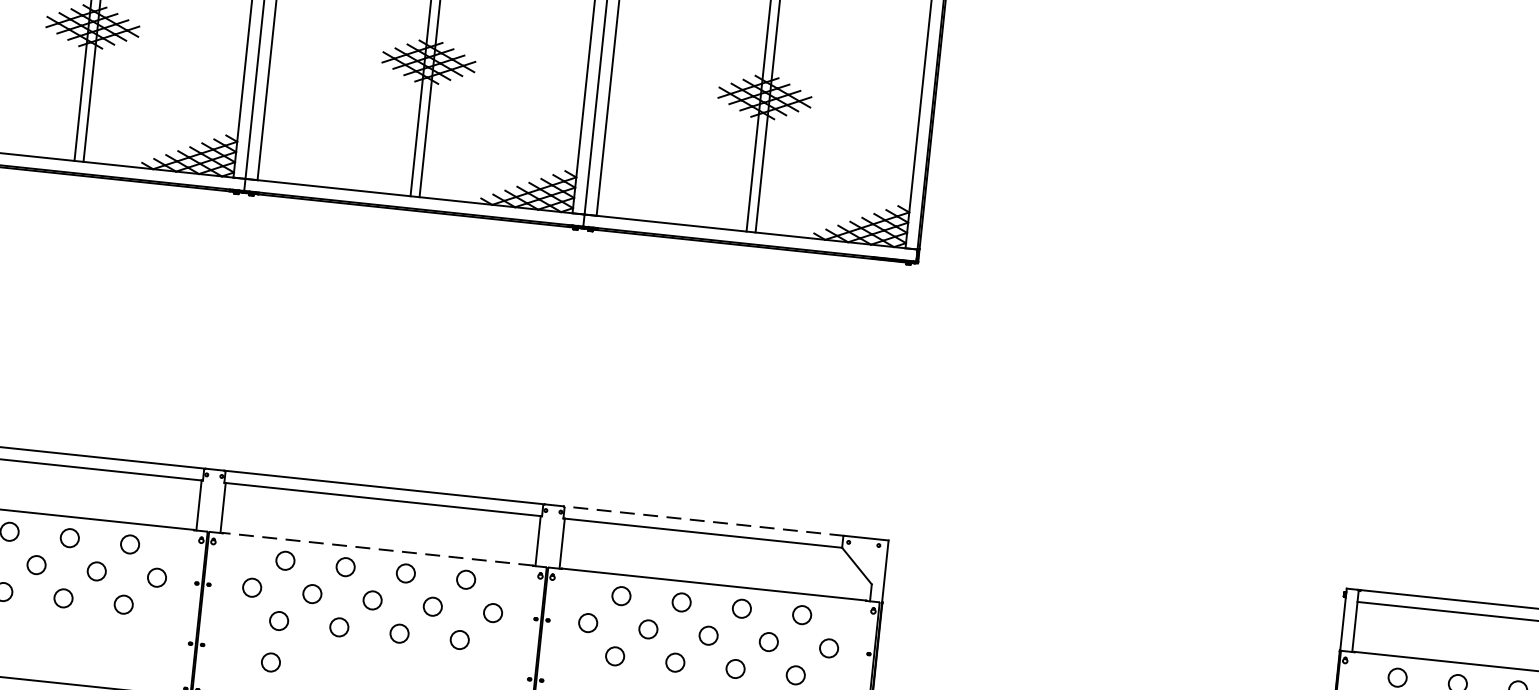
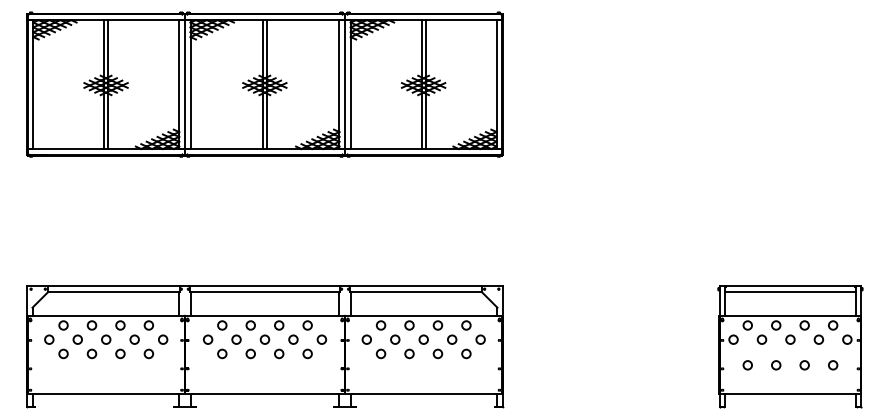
line: (703, 521) -> (415, 286), dashed -> solid
line: (376, 549) -> (264, 315), dashed -> solid
circle: (270, 662) -> (220, 373), removed

